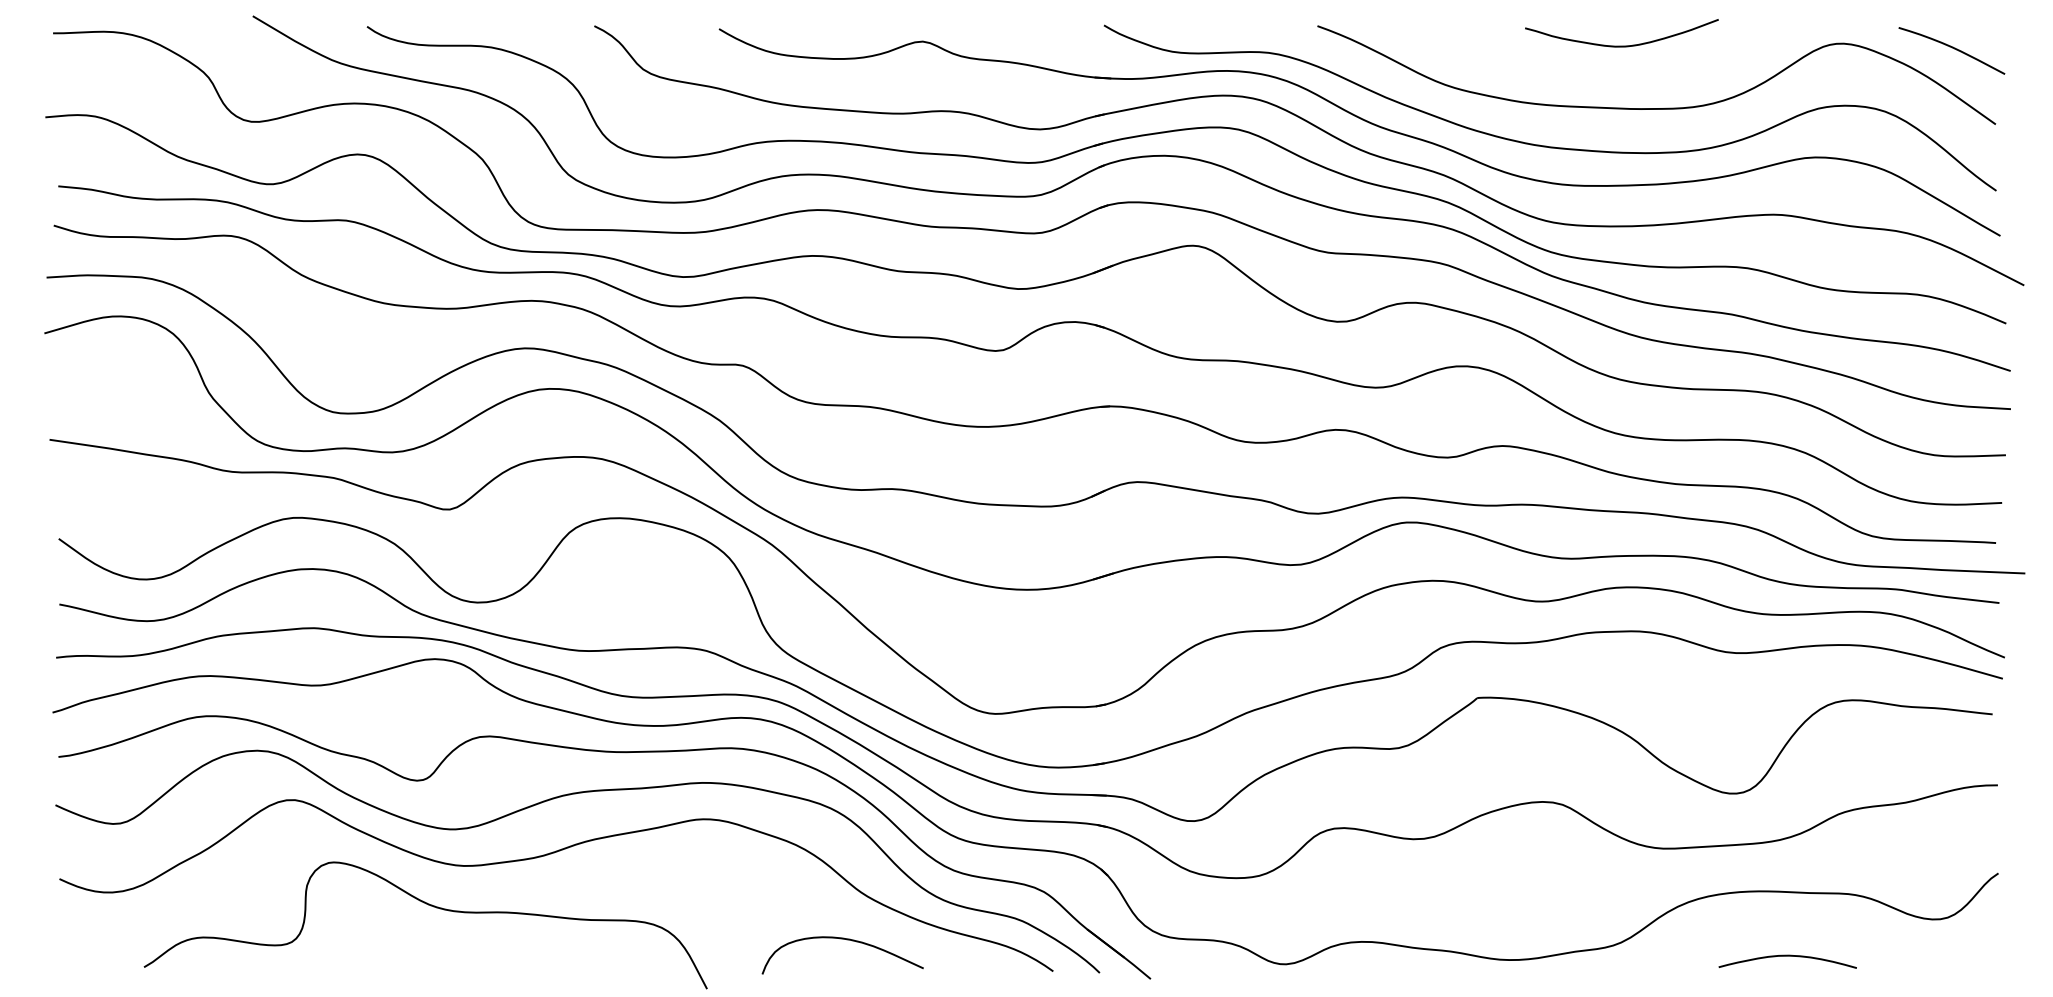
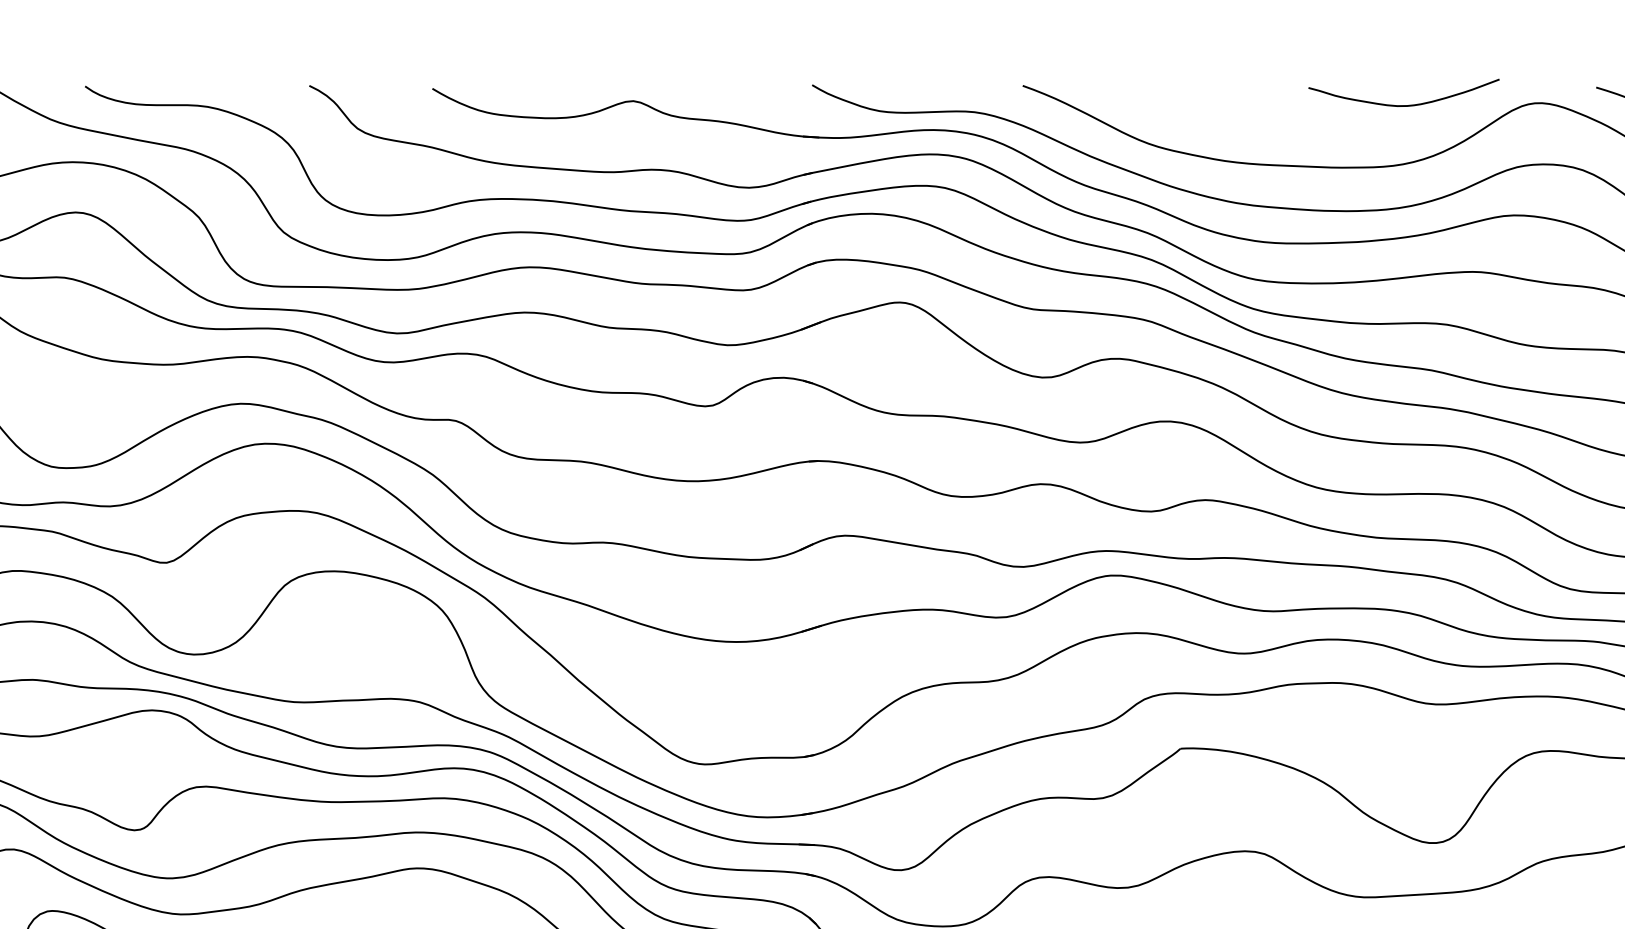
curve: (1621, 45) -> (1403, 104), moved

